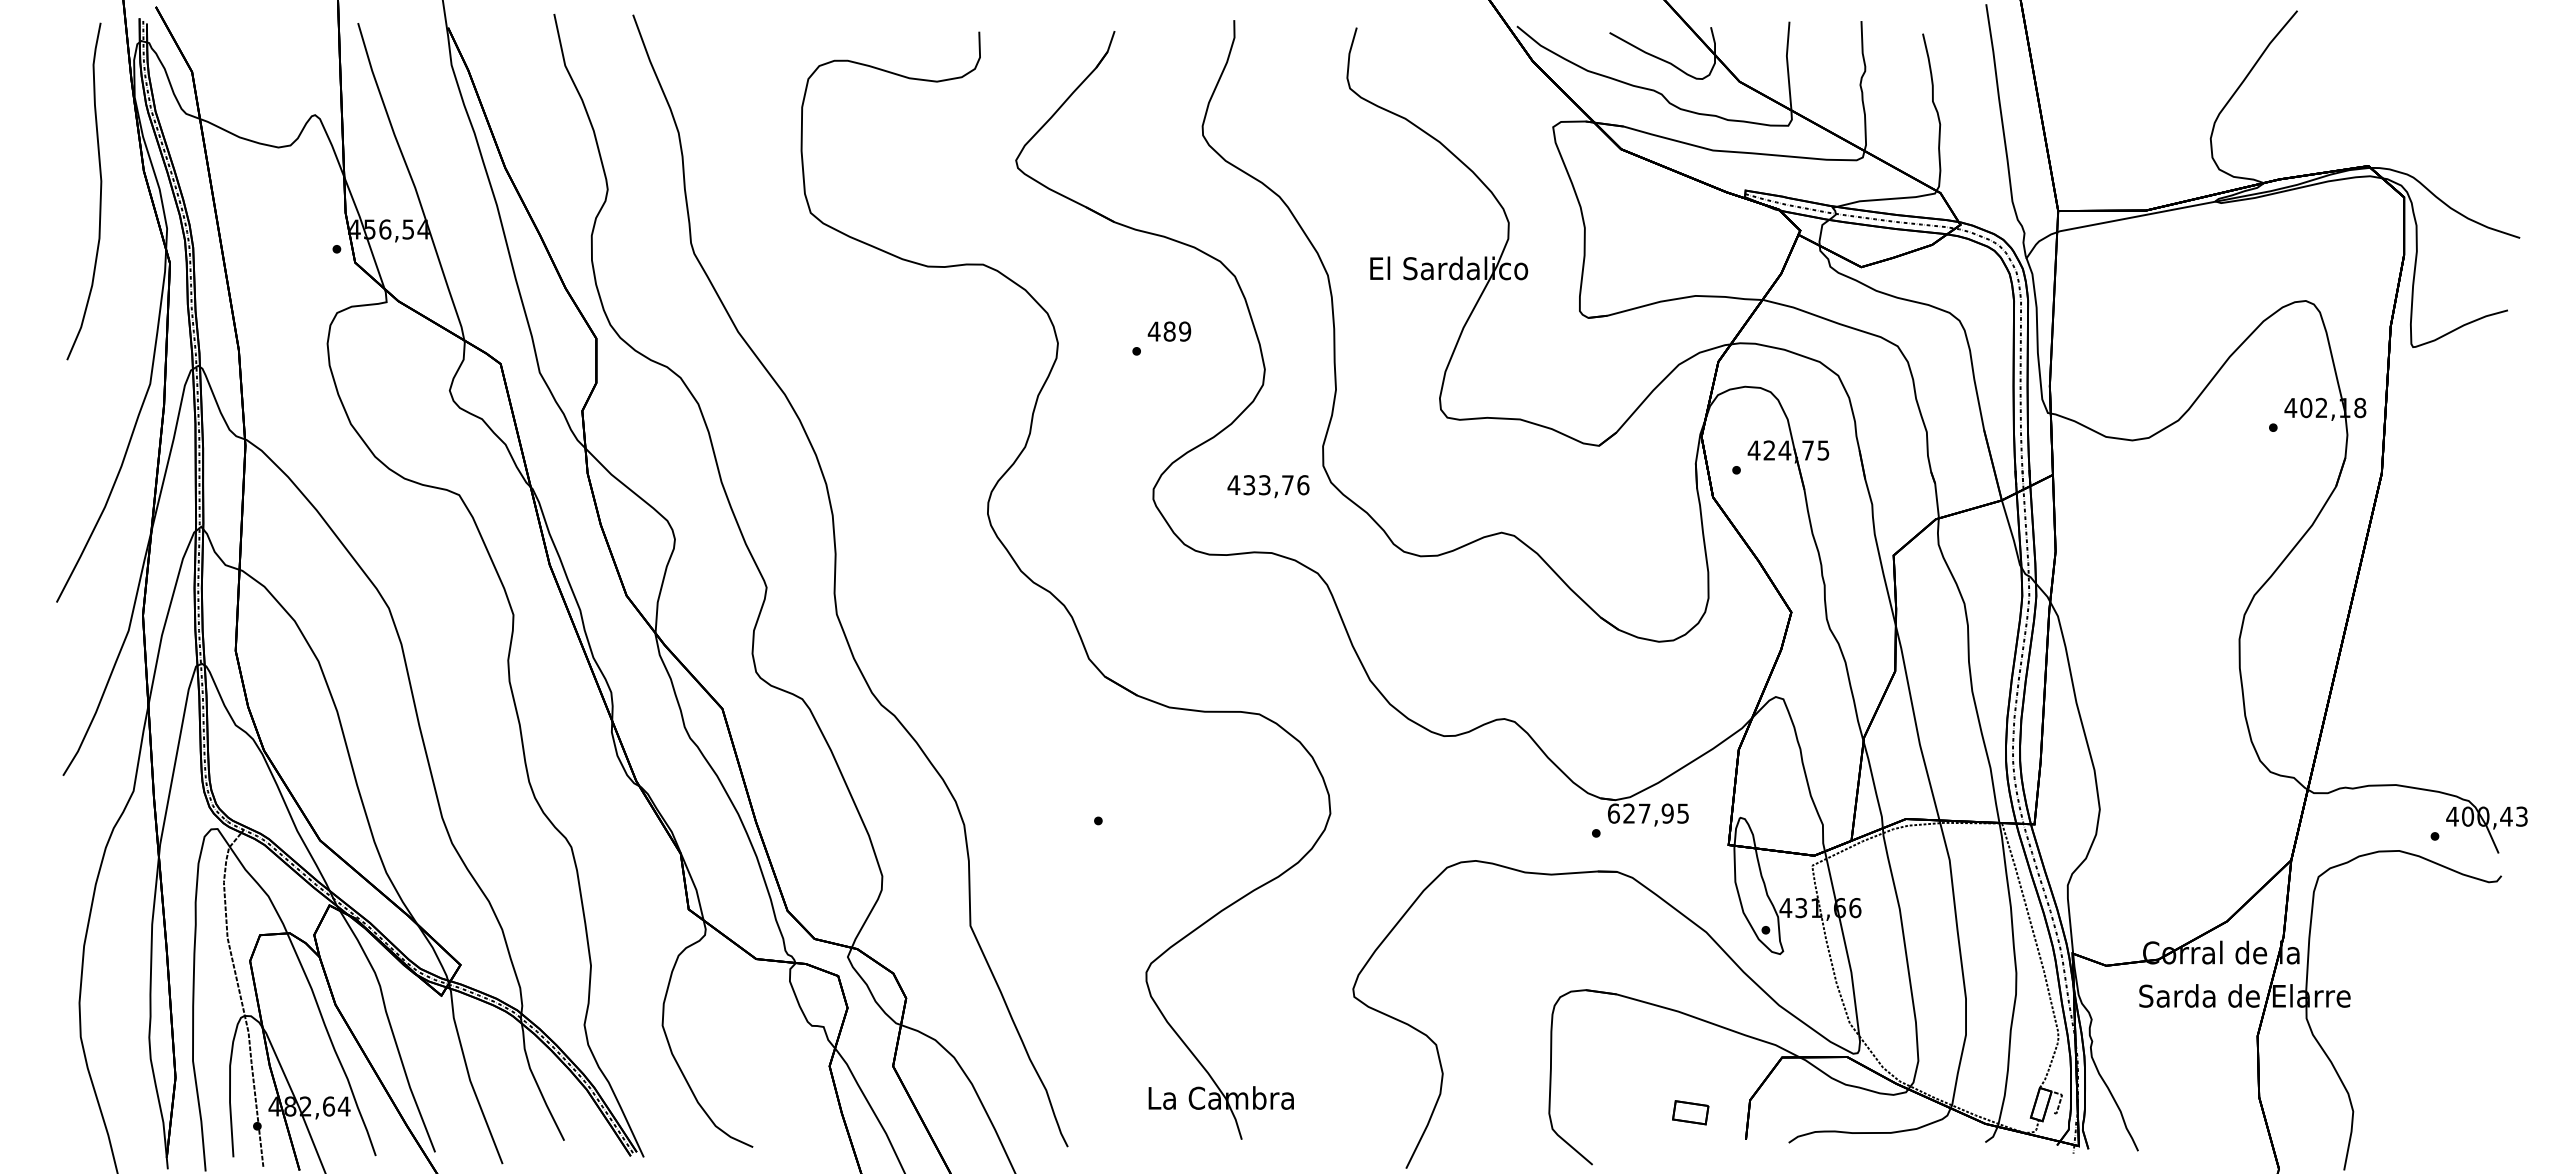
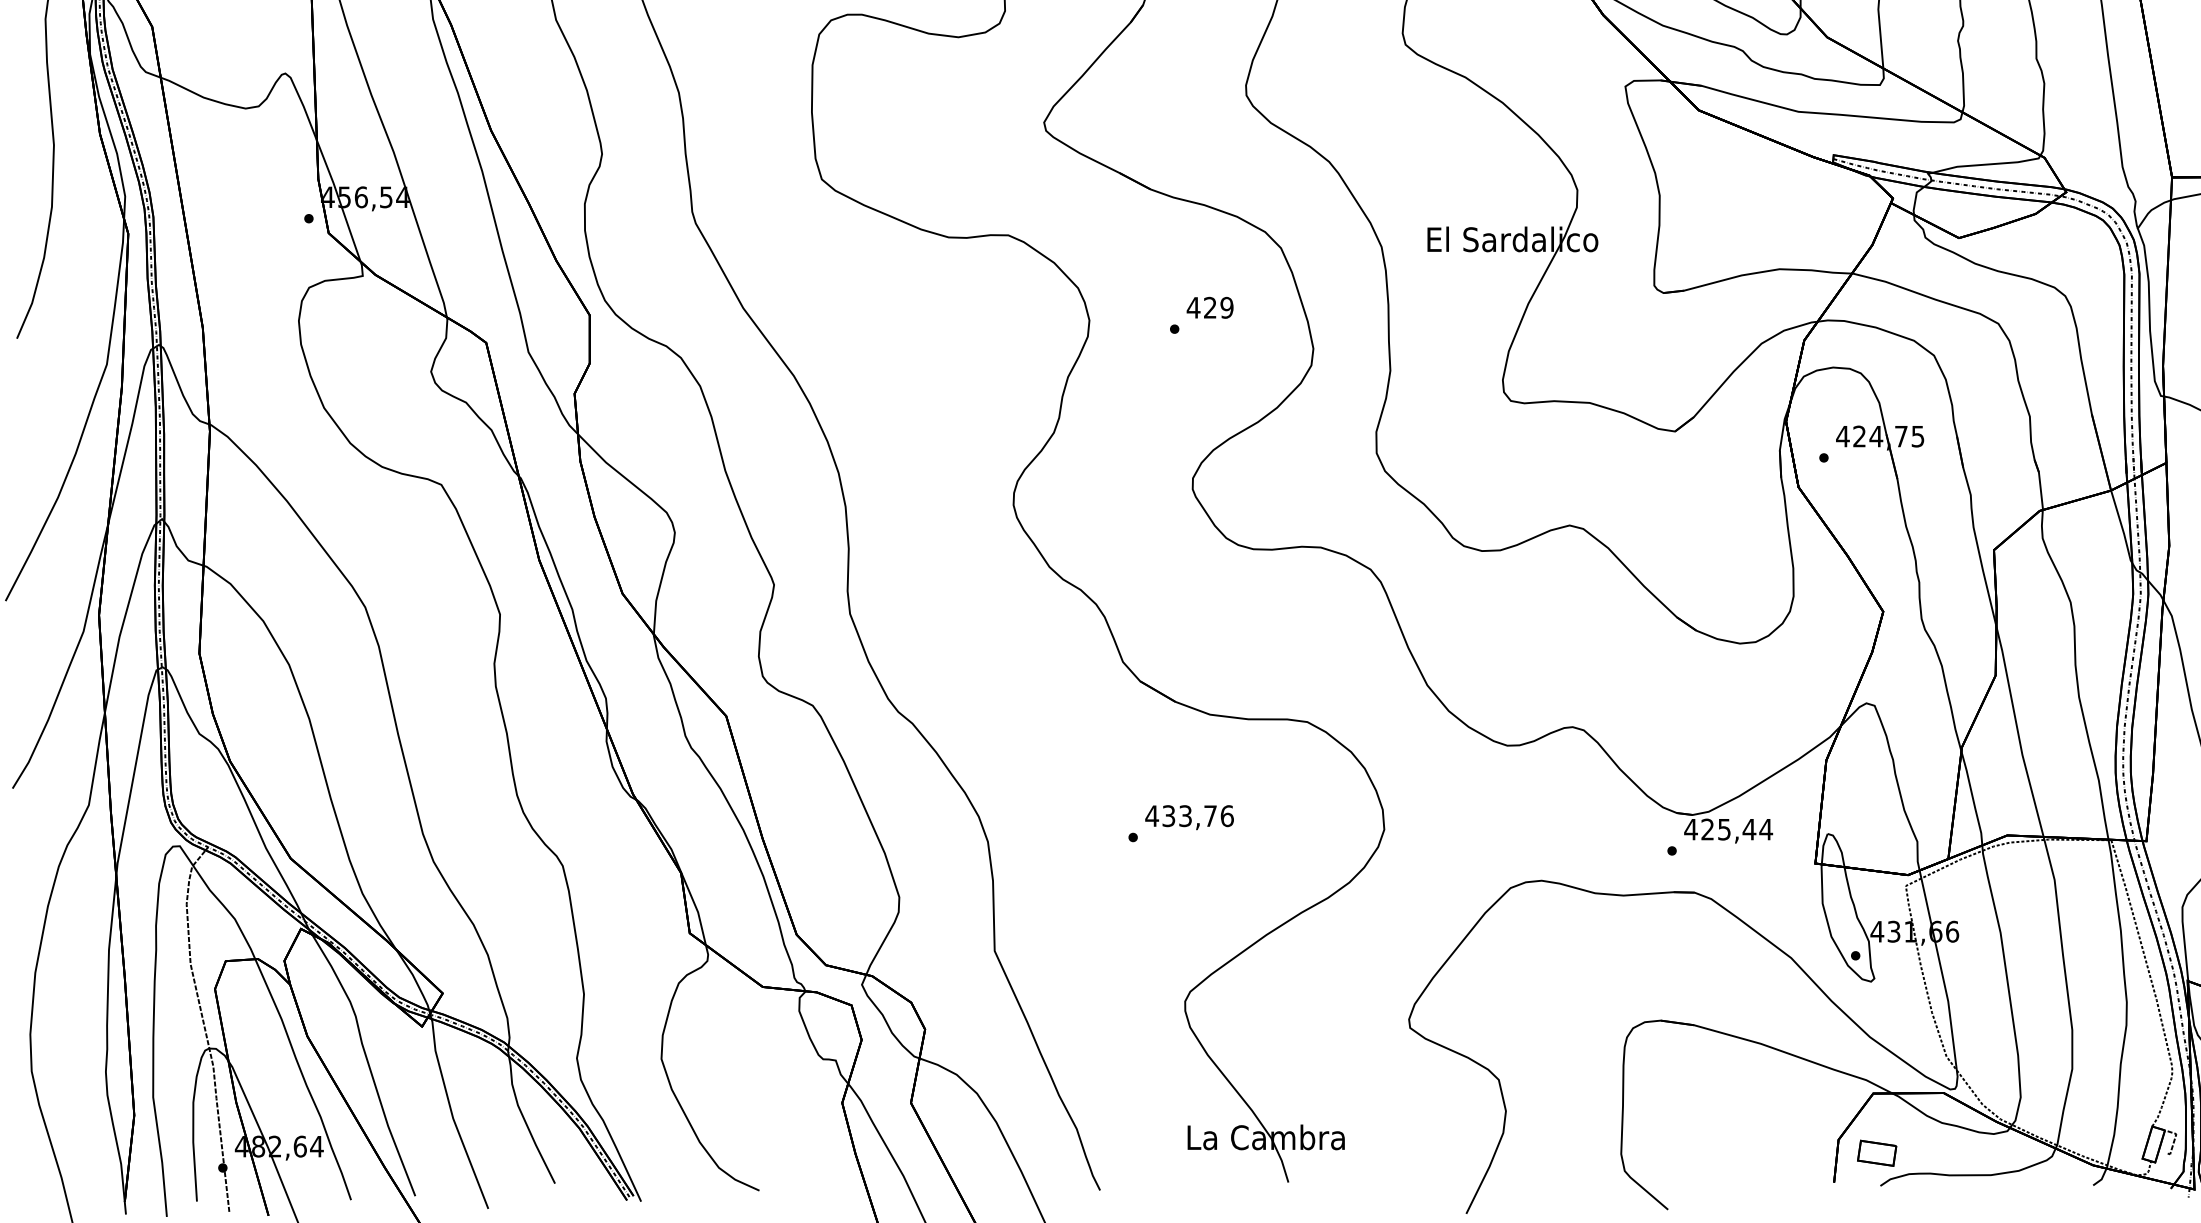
text: (1169, 331) -> (1210, 307), 489 -> 429
text: (1268, 486) -> (1189, 817), moved
text: (1648, 813) -> (1728, 829), 627,95 -> 425,44
part: (1690, 1112) -> (1876, 1153), moved

